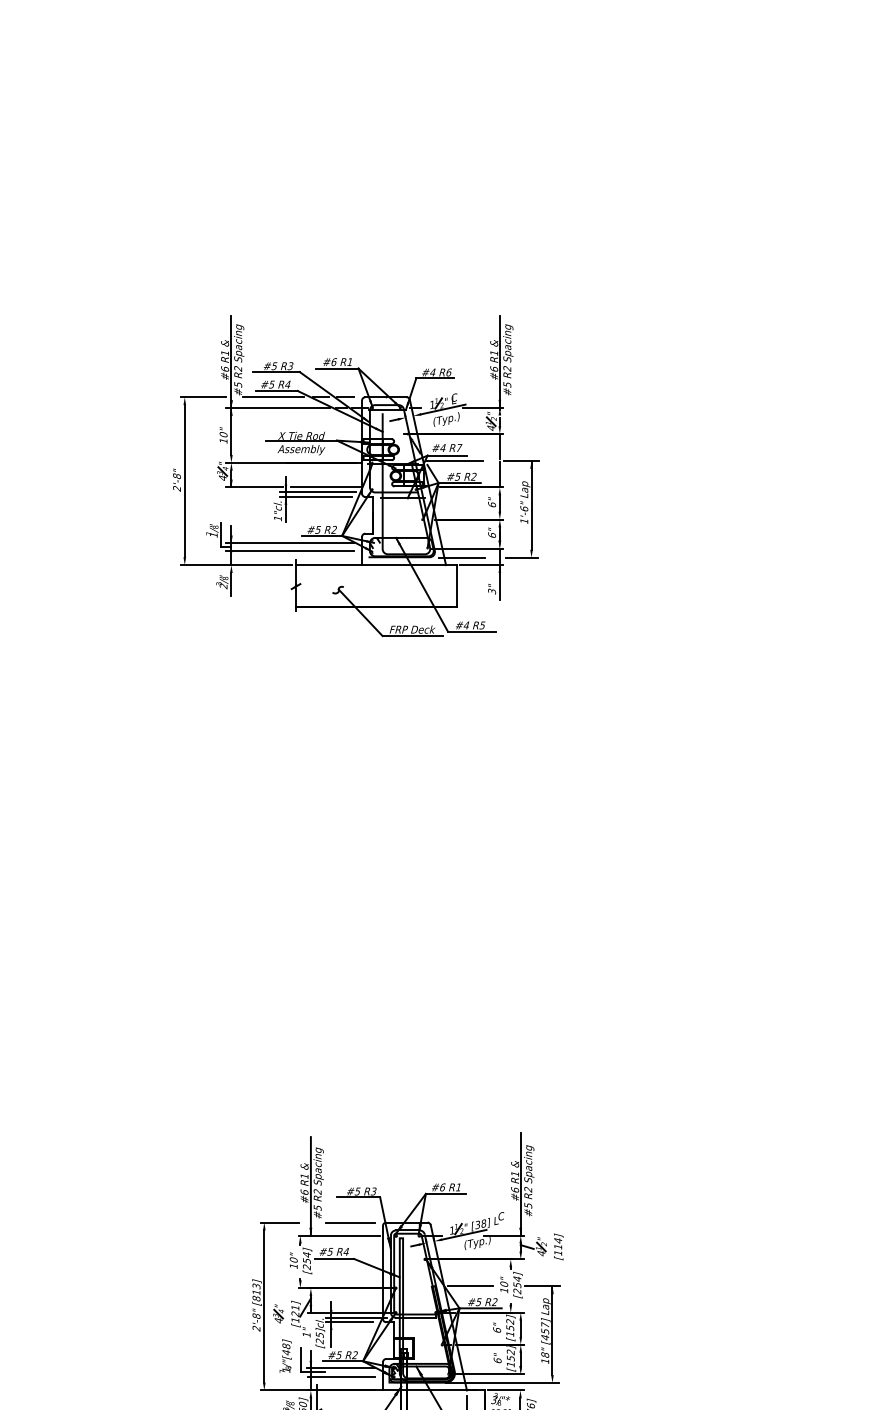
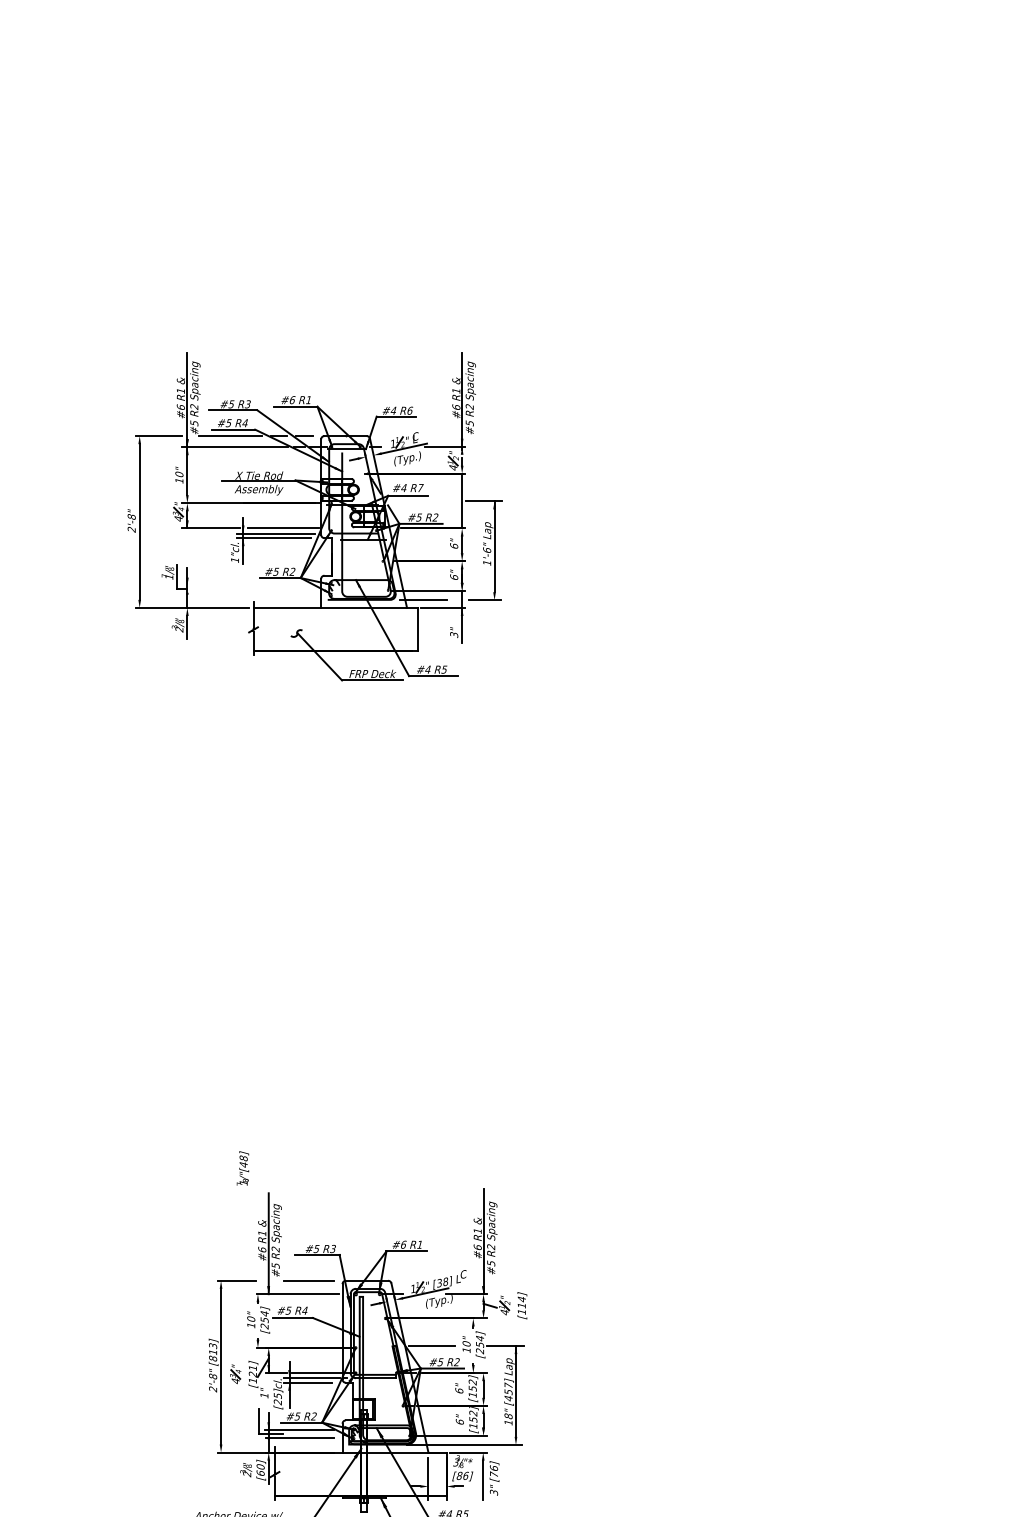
line: (454, 461) -> (415, 501), removed
line: (289, 543) -> (246, 585), removed
line: (289, 551) -> (246, 593), removed
text: (285, 1356) -> (242, 1168), moved

